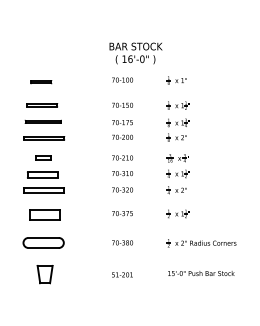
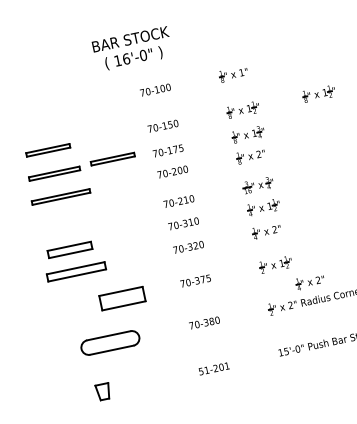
text: (135, 53) -> (131, 49), moved
line: (41, 82) -> (40, 117), removed
part: (230, 105) -> (317, 93), added
line: (84, 119) -> (112, 157), added
part: (43, 157) -> (65, 224), removed
part: (44, 214) -> (121, 298), moved
part: (198, 230) -> (309, 282), added
part: (43, 242) -> (110, 342), moved
part: (44, 274) -> (102, 391), size x0.6

